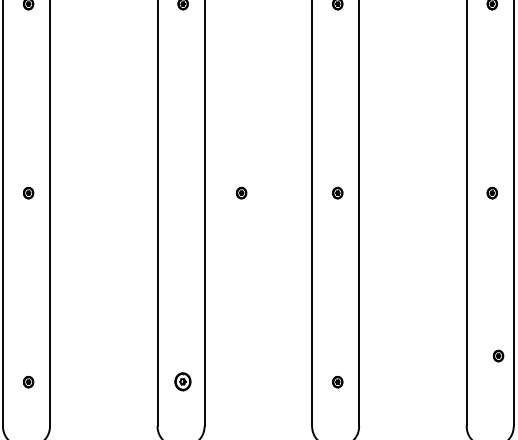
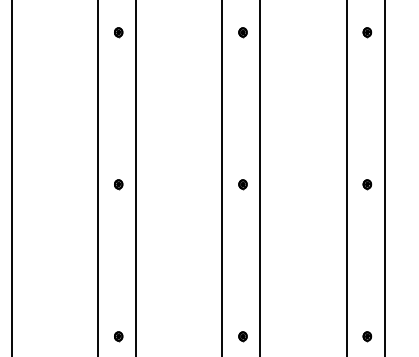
part: (241, 193) -> (118, 184), moved
part: (498, 356) -> (367, 336), moved
part: (182, 382) -> (118, 336), size x0.62

